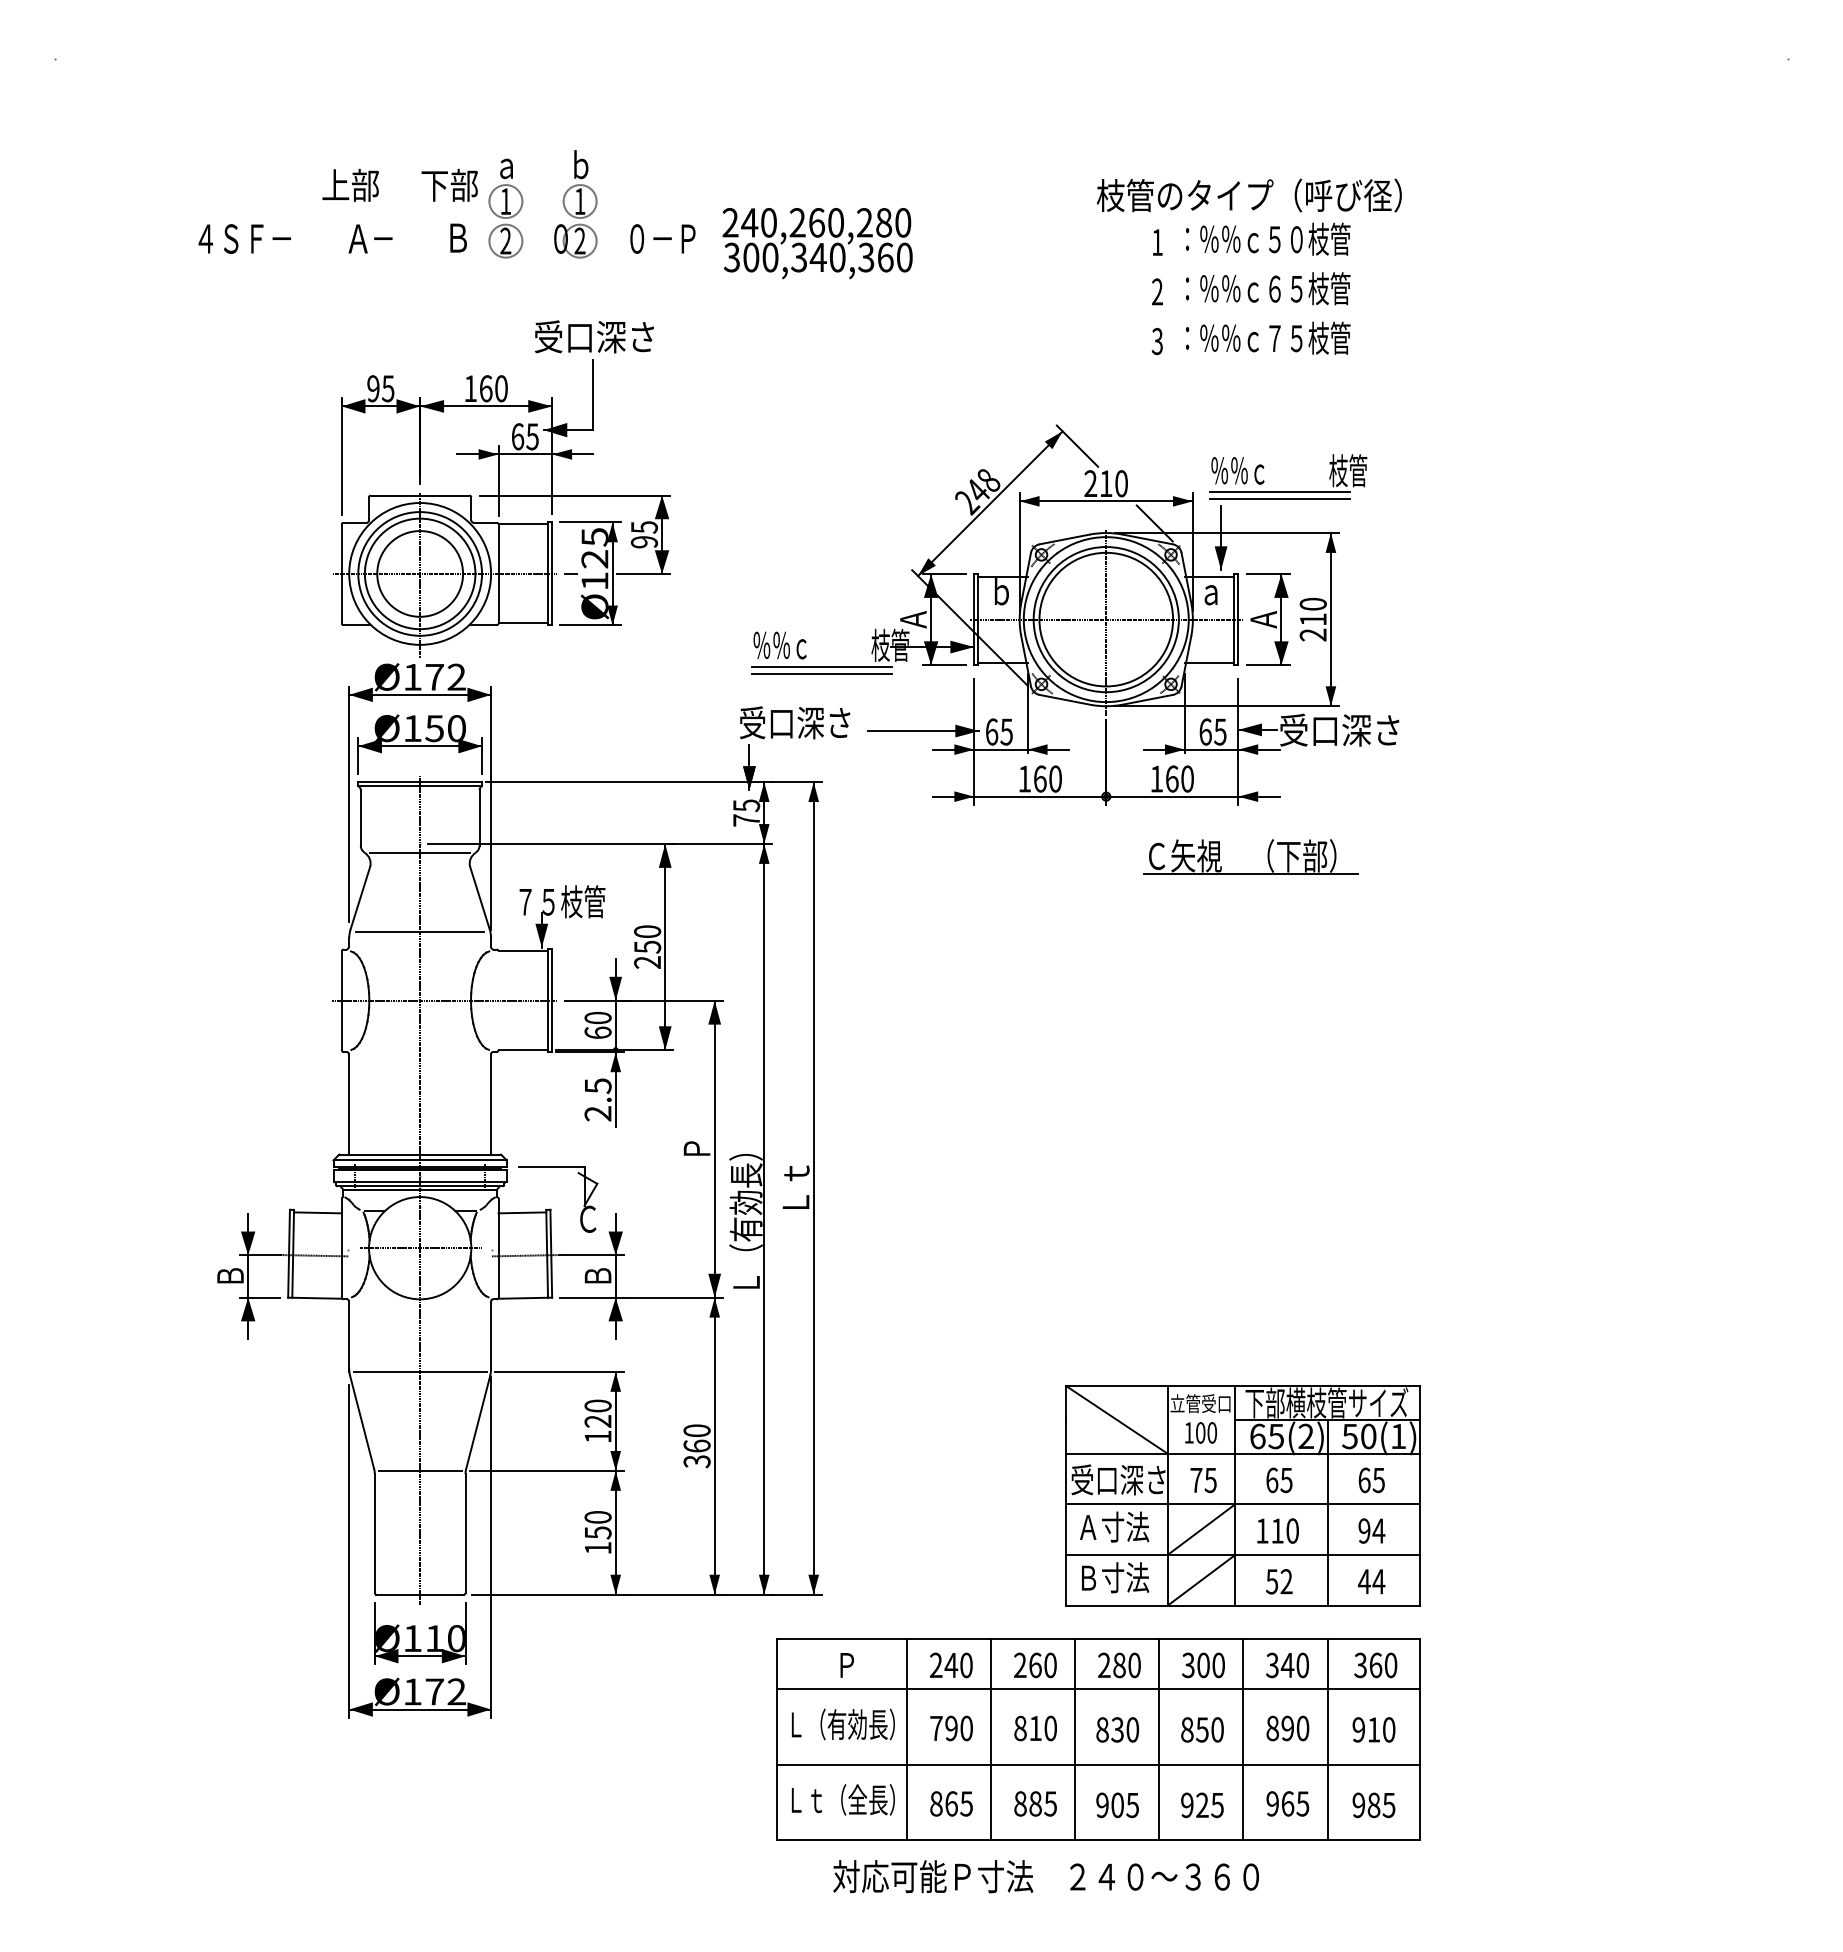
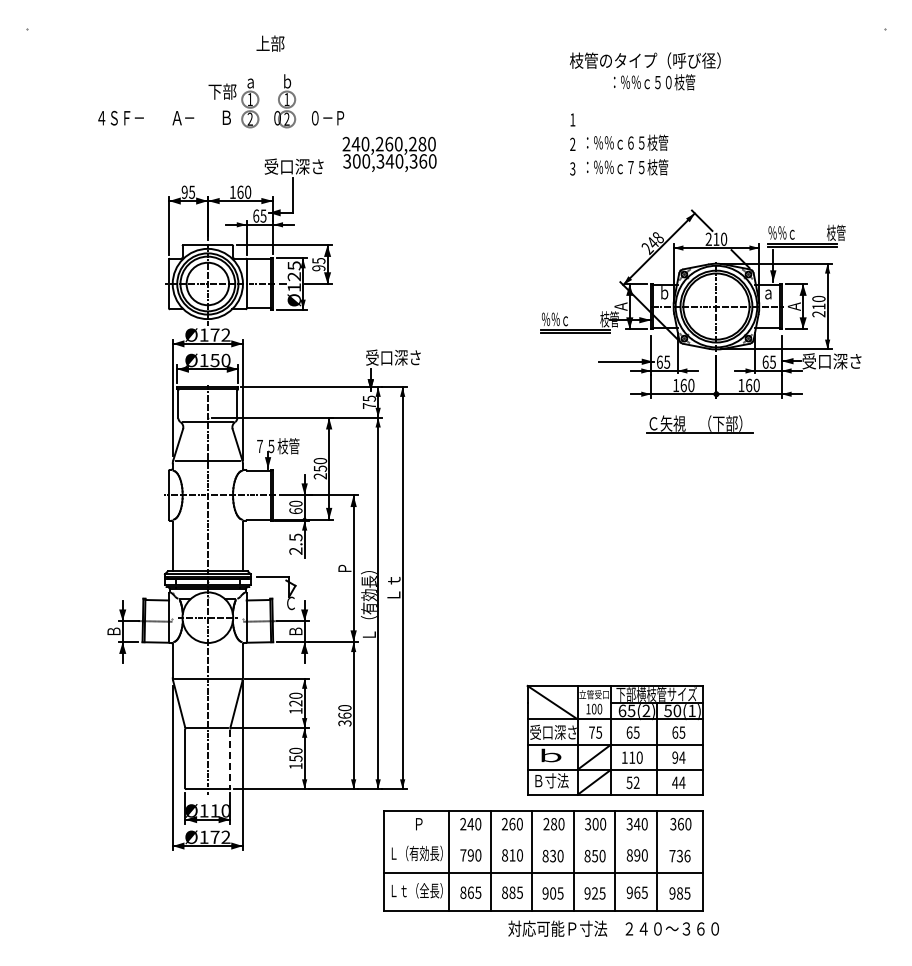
text: (350, 185) -> (270, 43), moved
text: (1249, 217) -> (645, 71), moved
text: (817, 241) -> (389, 153), moved
part: (1074, 613) -> (700, 303), moved
part: (1249, 873) -> (699, 432), moved
text: (1114, 1526) -> (551, 755), Ａ寸法 -> ｂ
line: (465, 1534) -> (230, 759), solid -> dashed
line: (1098, 1690) -> (543, 836), removed
text: (1373, 1728) -> (679, 855), 910 -> 736
text: (1045, 1876) -> (613, 928), moved

